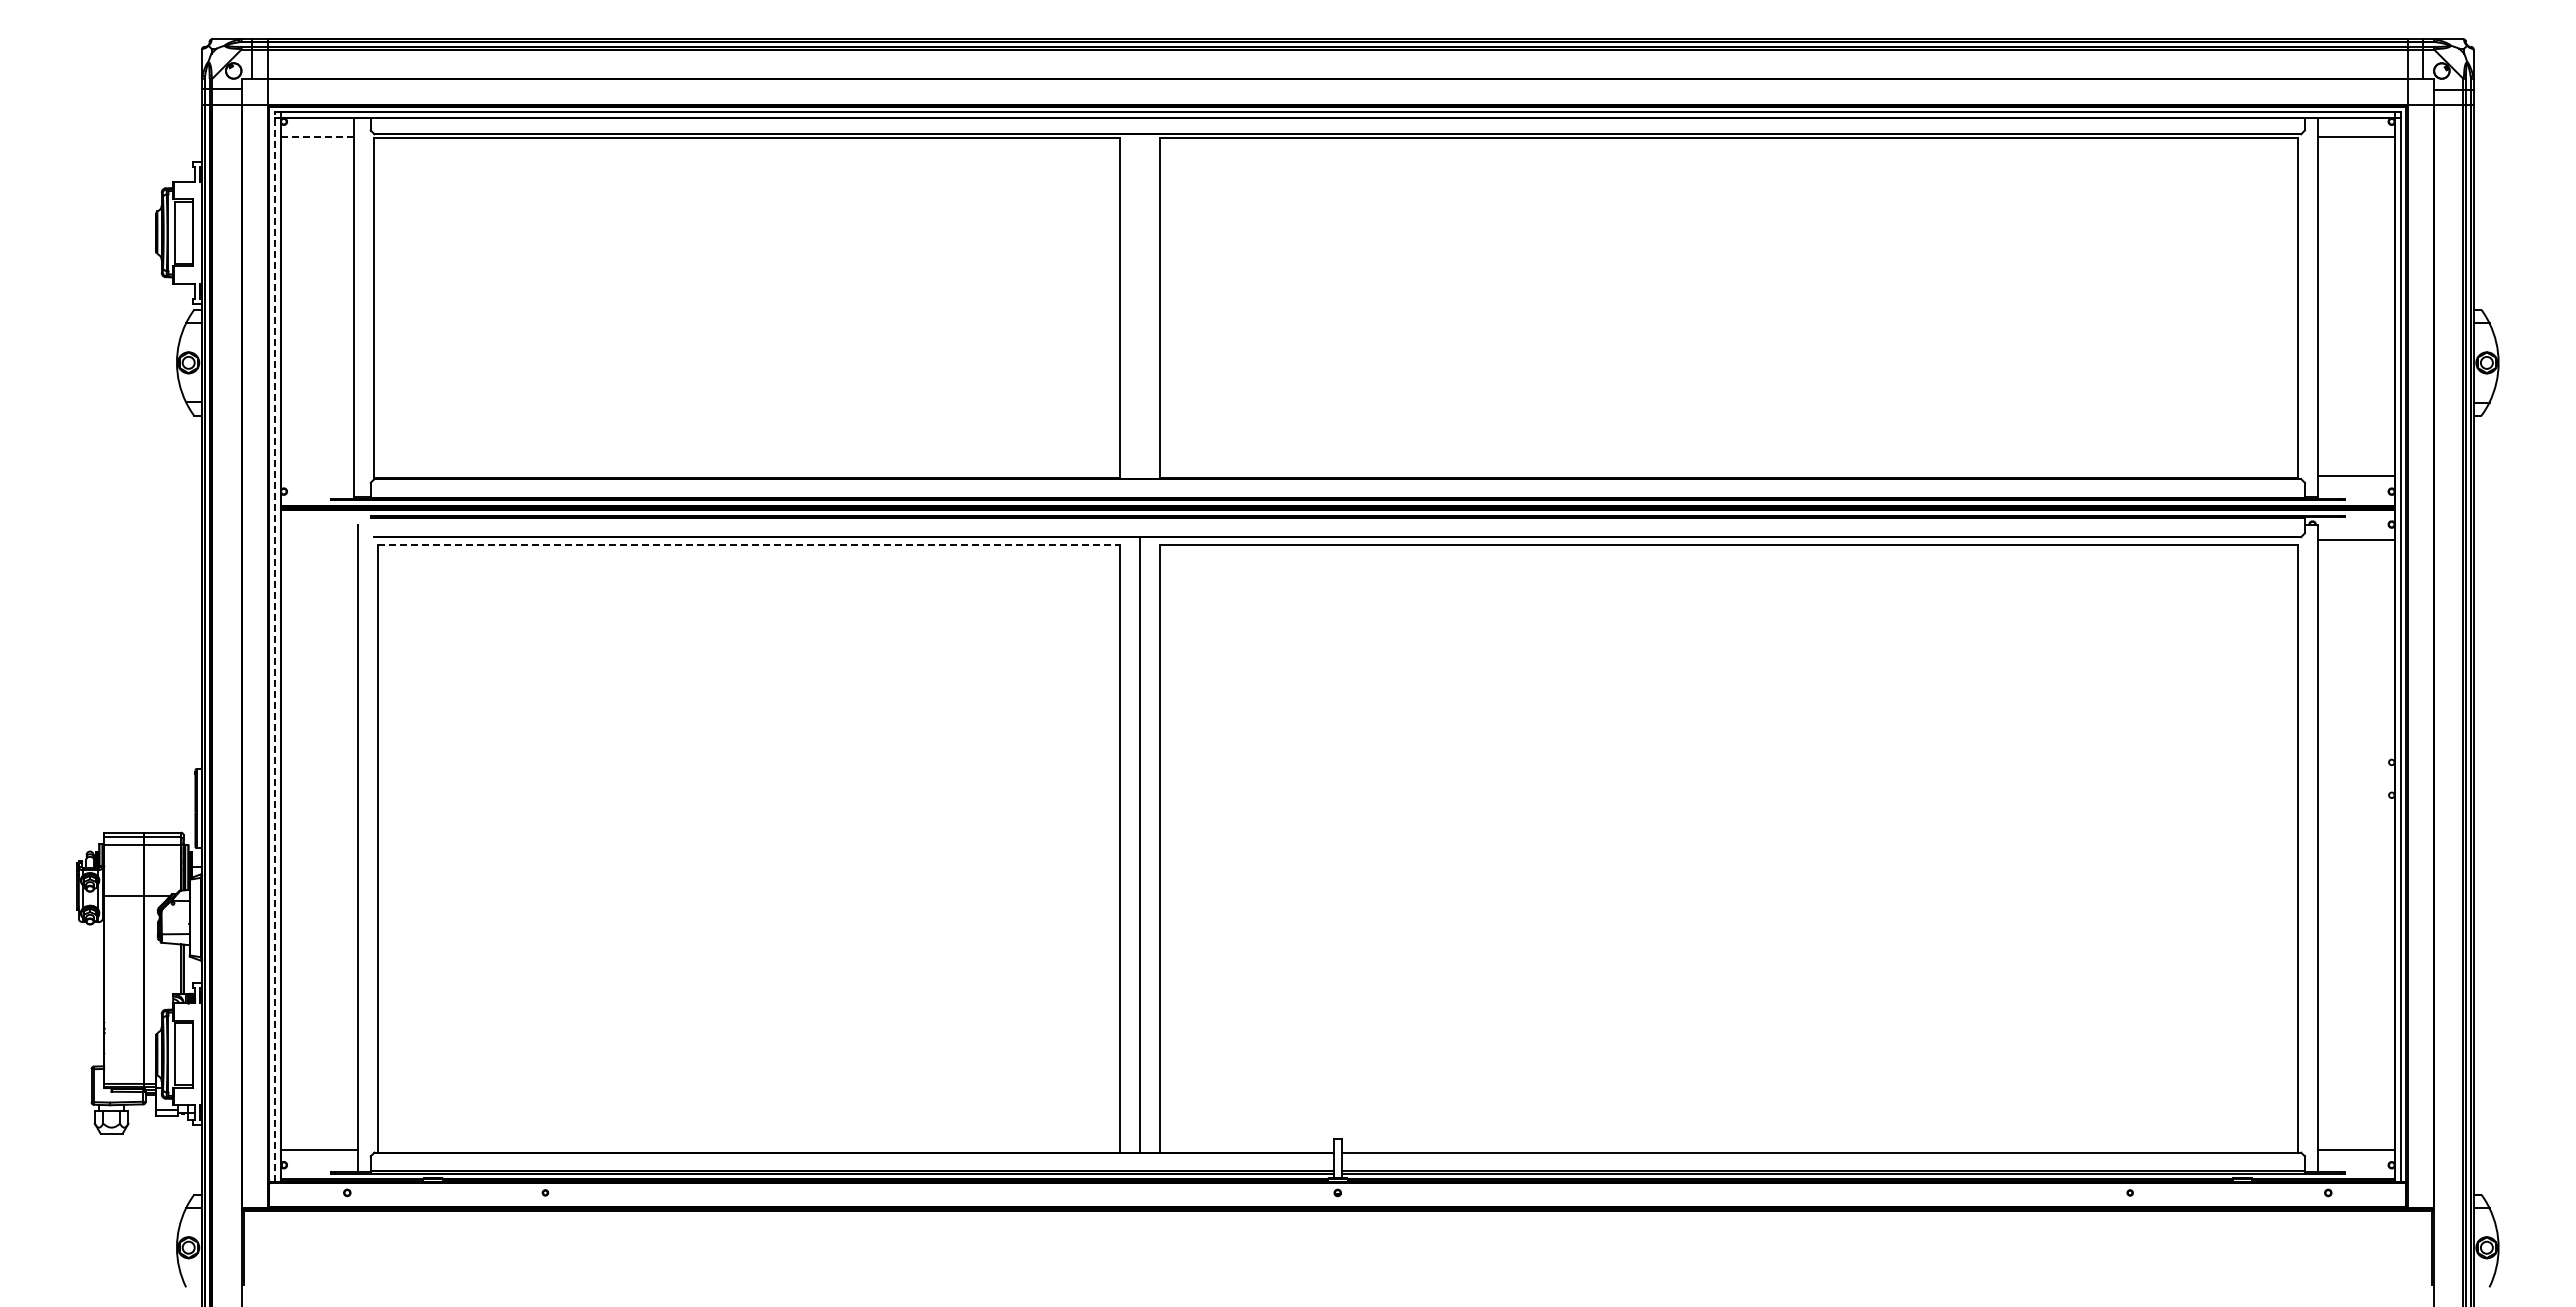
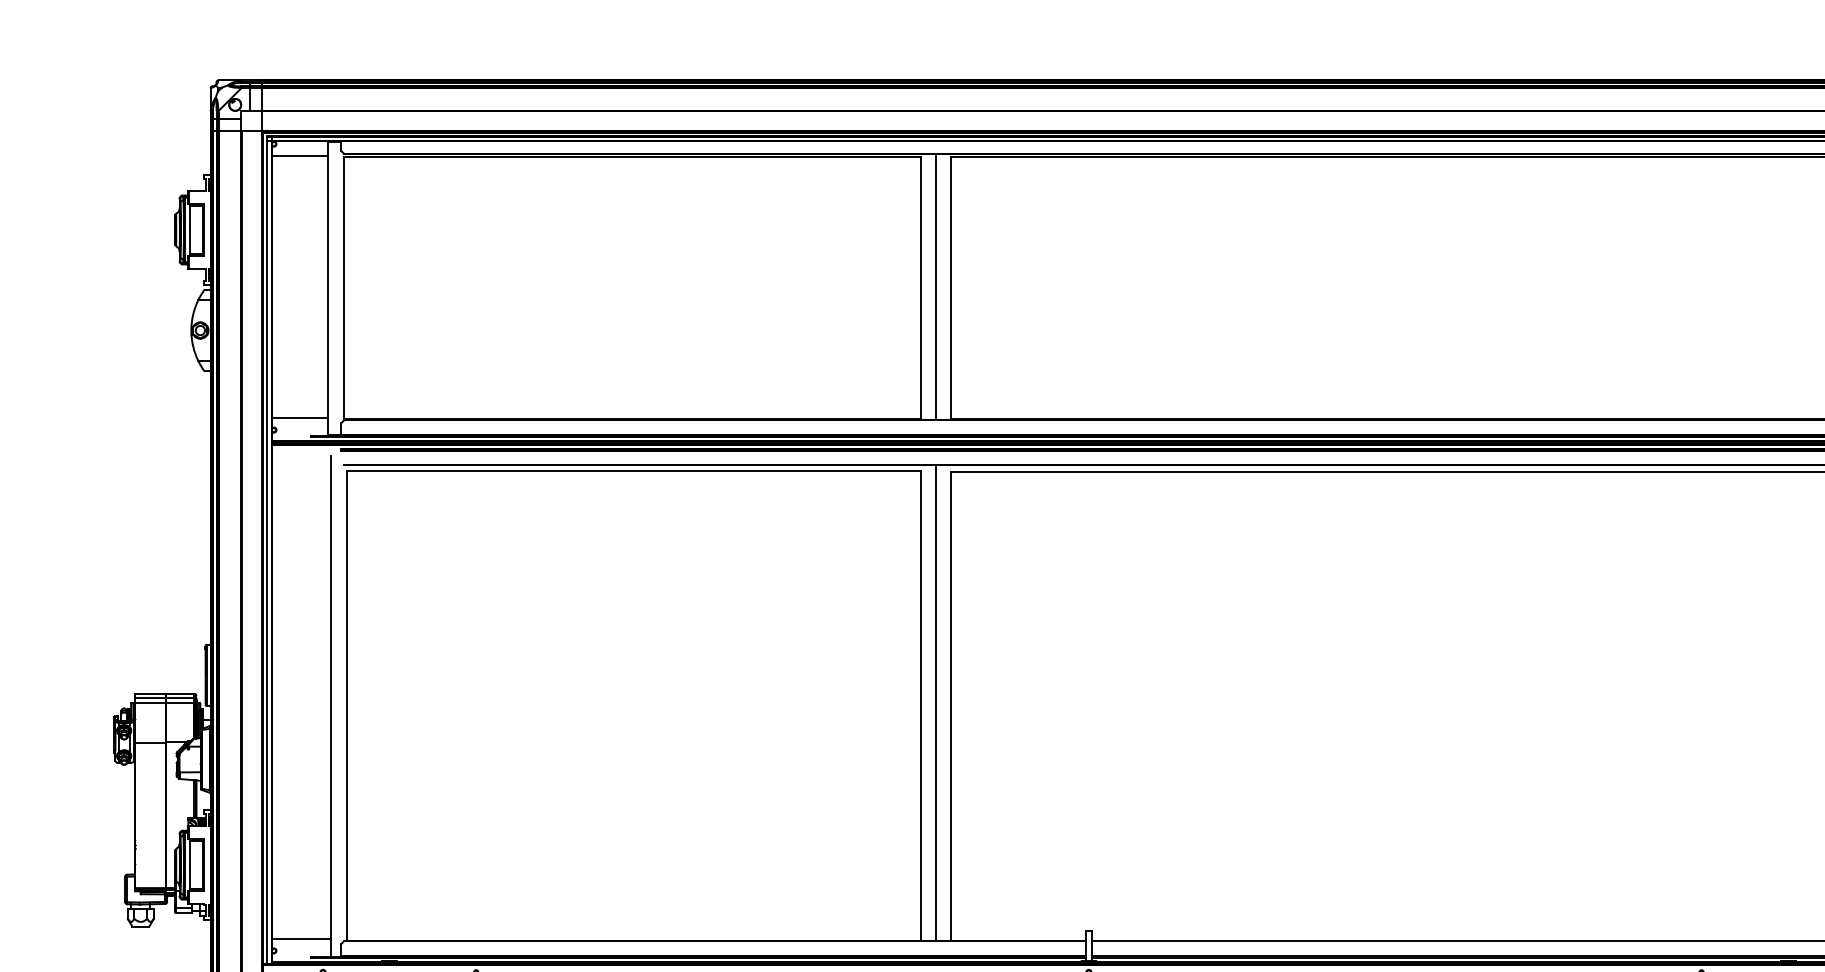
line: (317, 137) -> (299, 156), dashed -> solid
line: (1140, 306) -> (936, 287), added
line: (317, 476) -> (299, 418), added
line: (749, 545) -> (634, 471), dashed -> solid
line: (274, 646) -> (266, 549), dashed -> solid

